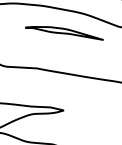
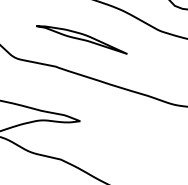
part: (64, 33) -> (81, 39), moved

